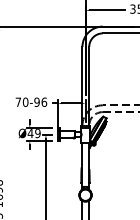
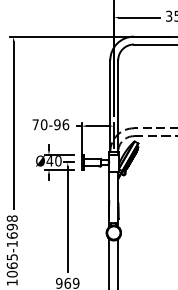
text: (37, 133) -> (58, 161), Ø49 -> Ø40

